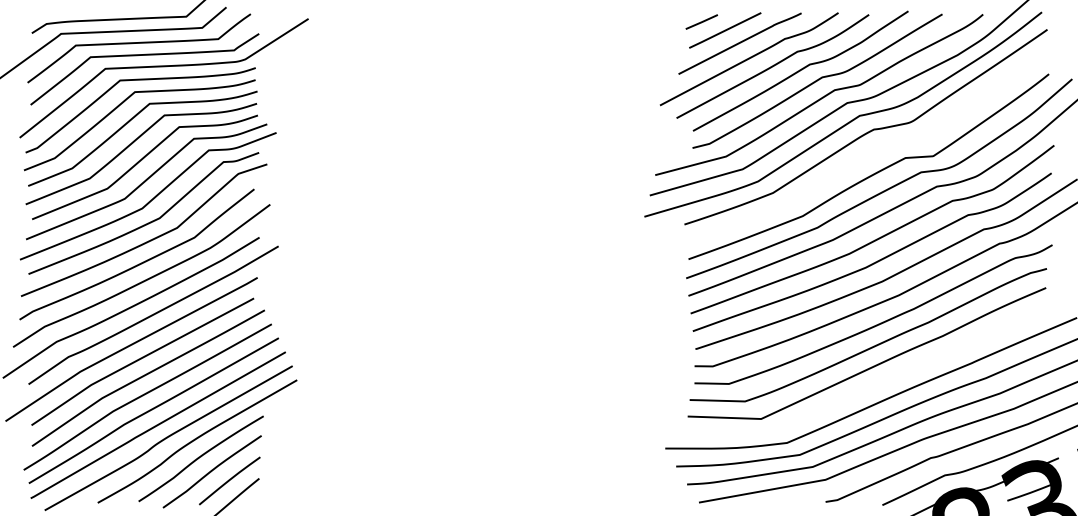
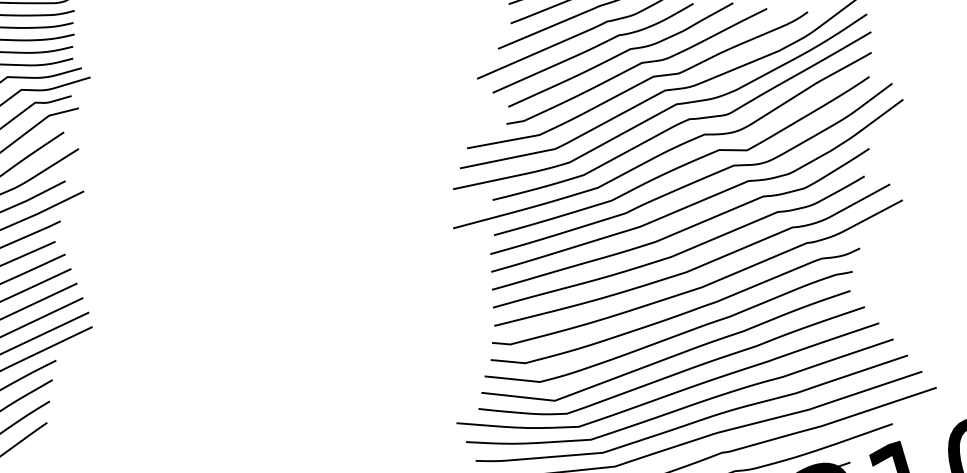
curve: (854, 161) -> (667, 149), added
curve: (880, 381) -> (677, 372), added

